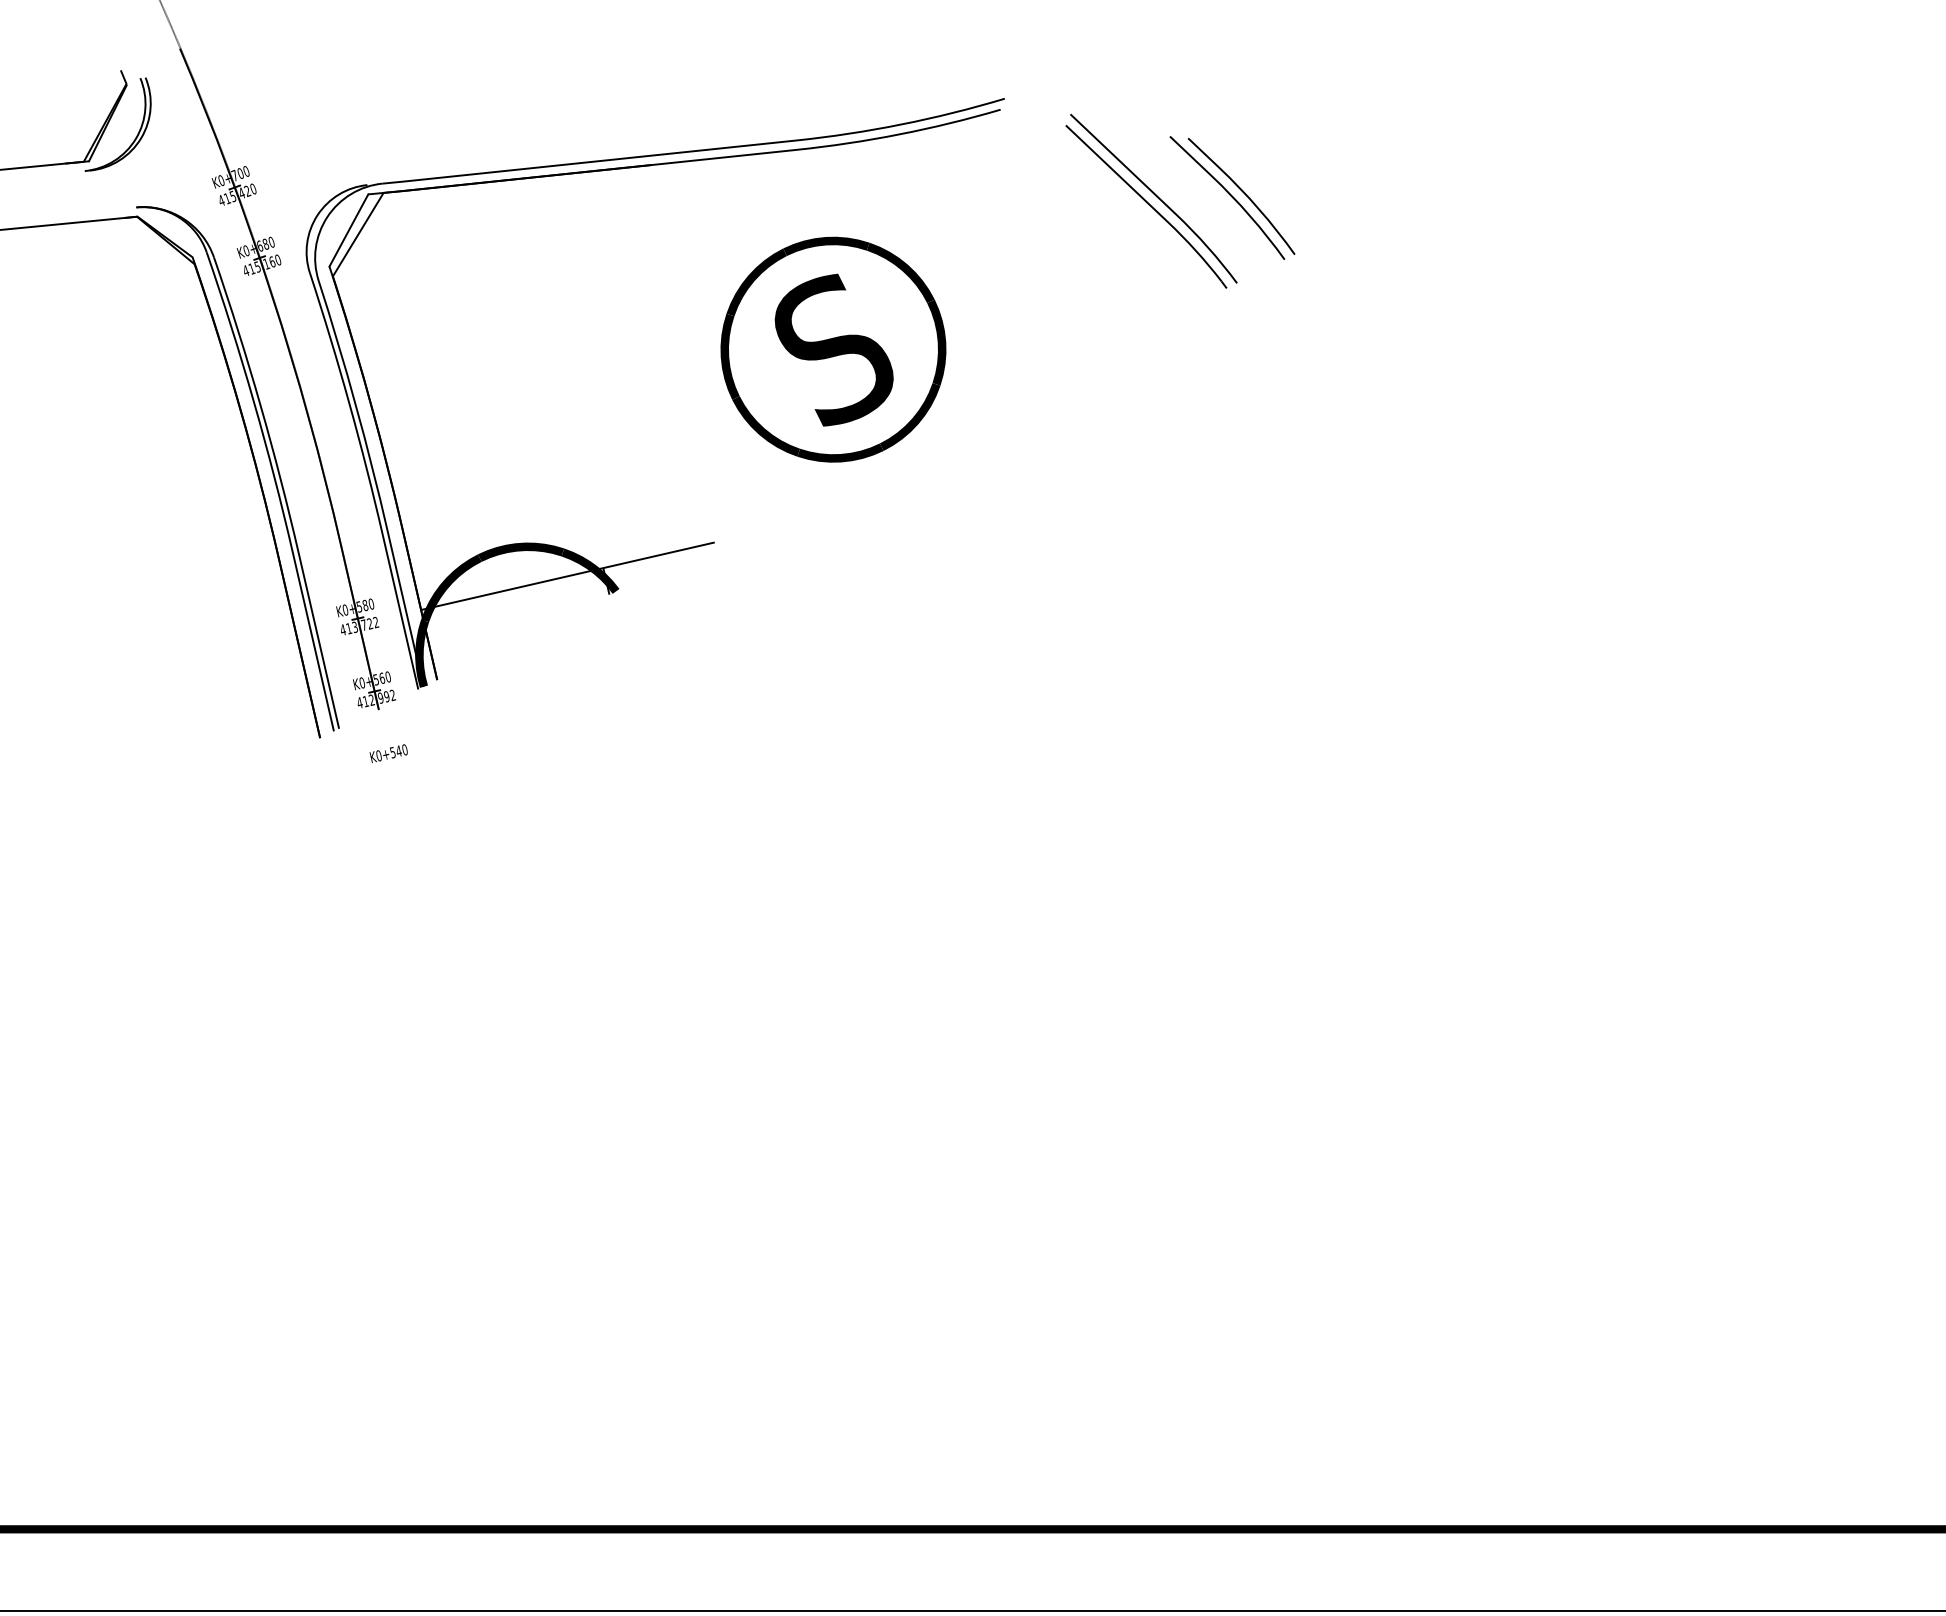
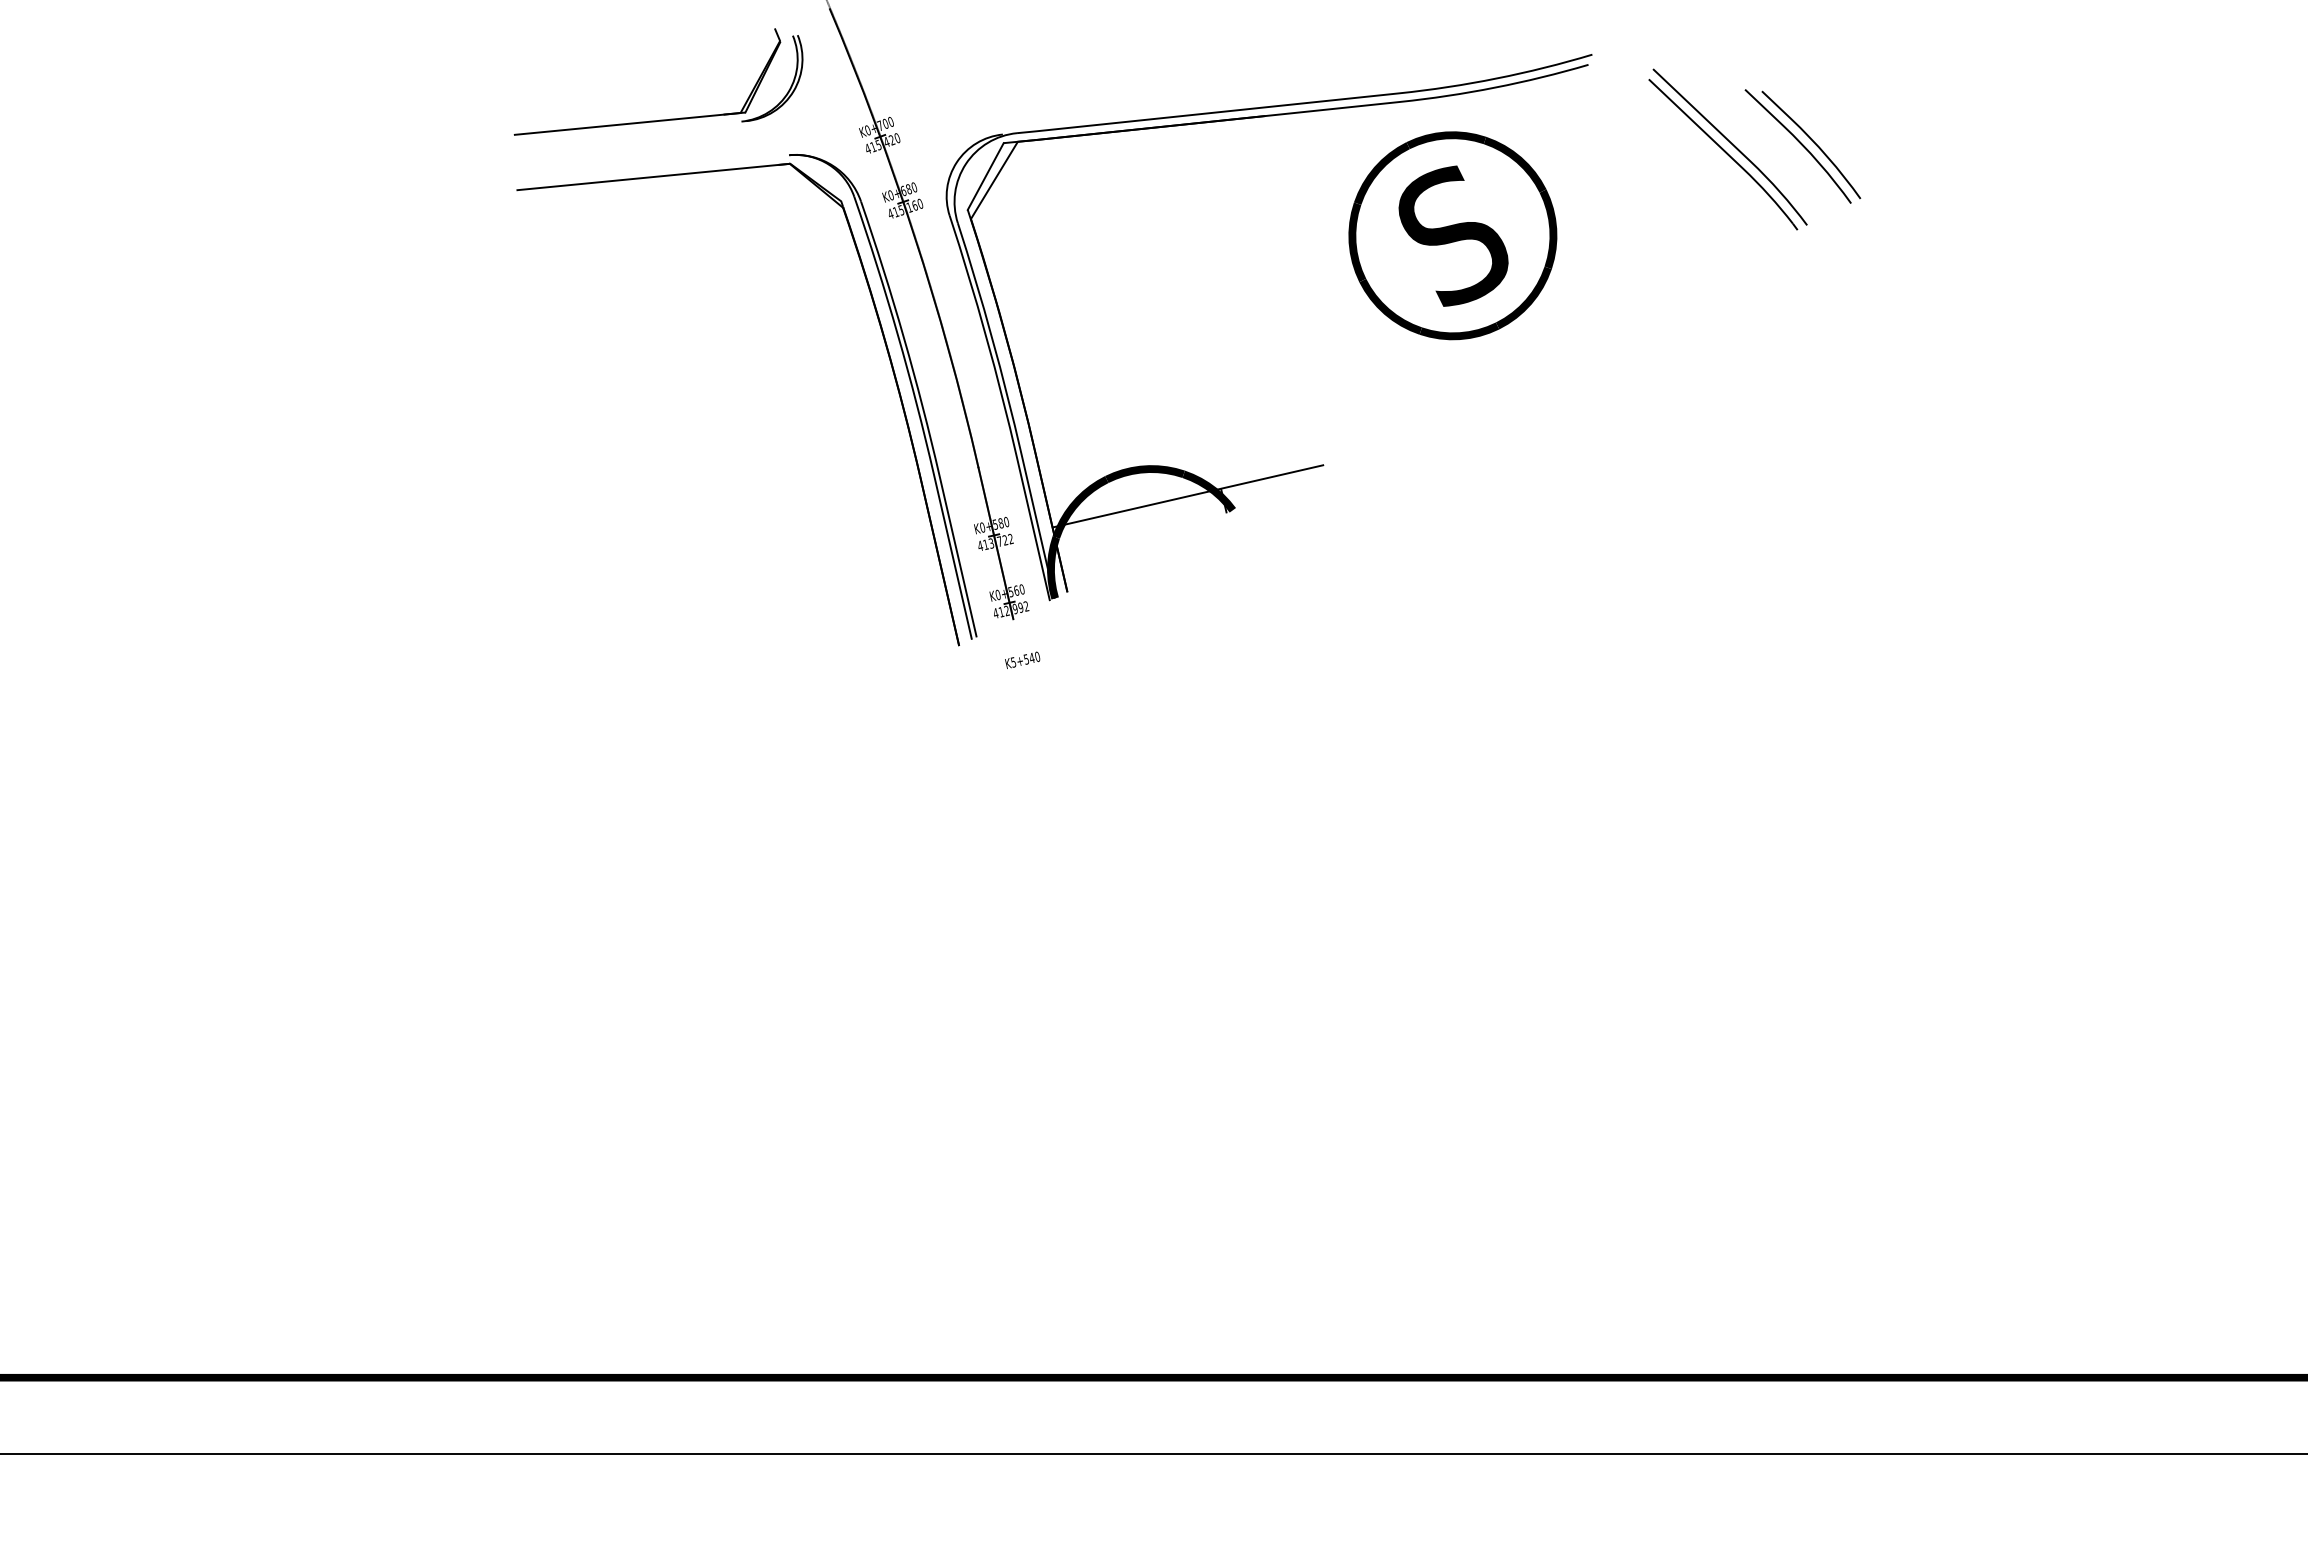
text: (833, 349) -> (1452, 235), moved
text: (377, 755) -> (1012, 662), K0+540 -> K5+540

